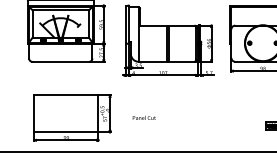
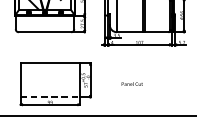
text: (143, 117) -> (131, 83), moved
line: (66, 132) -> (50, 97), solid -> dashed

